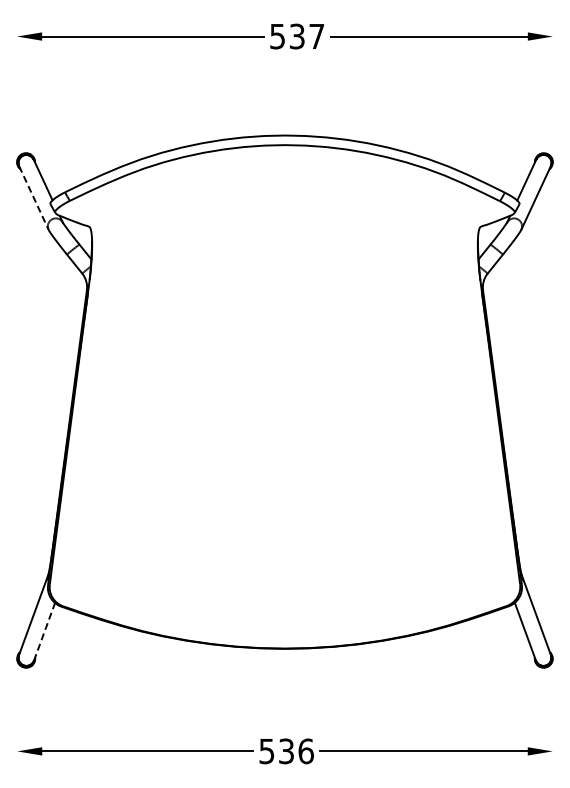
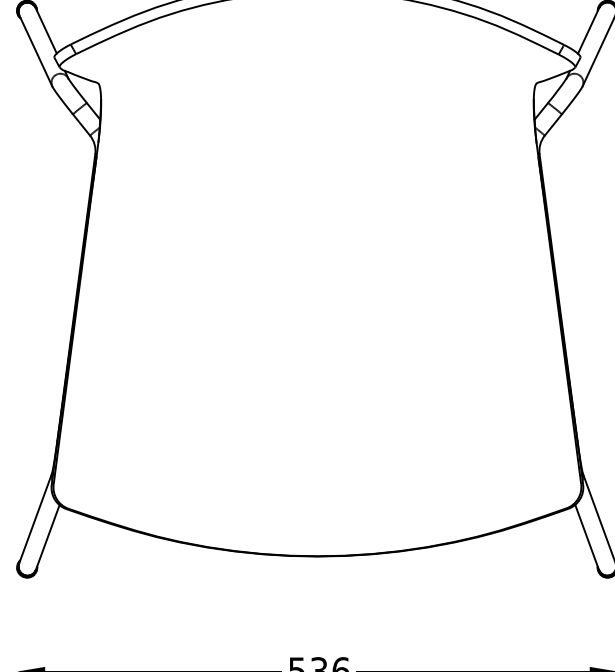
line: (33, 197) -> (35, 50), dashed -> solid
line: (44, 631) -> (47, 537), dashed -> solid

